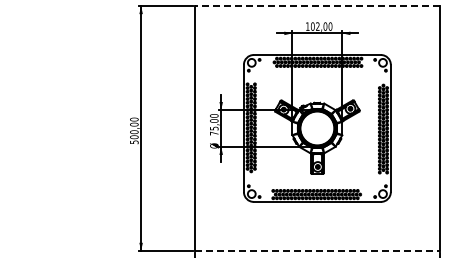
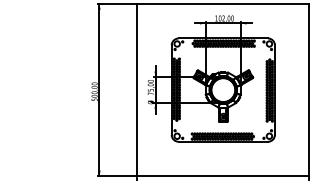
line: (316, 6) -> (222, 4), dashed -> solid
line: (317, 250) -> (223, 175), dashed -> solid

